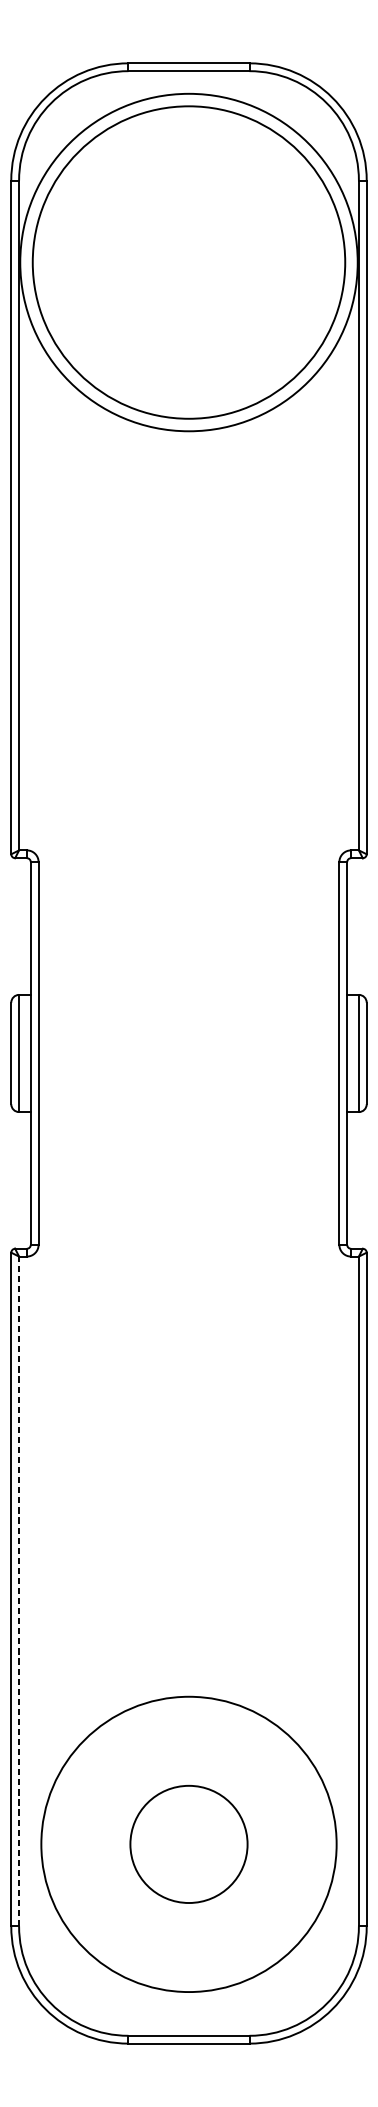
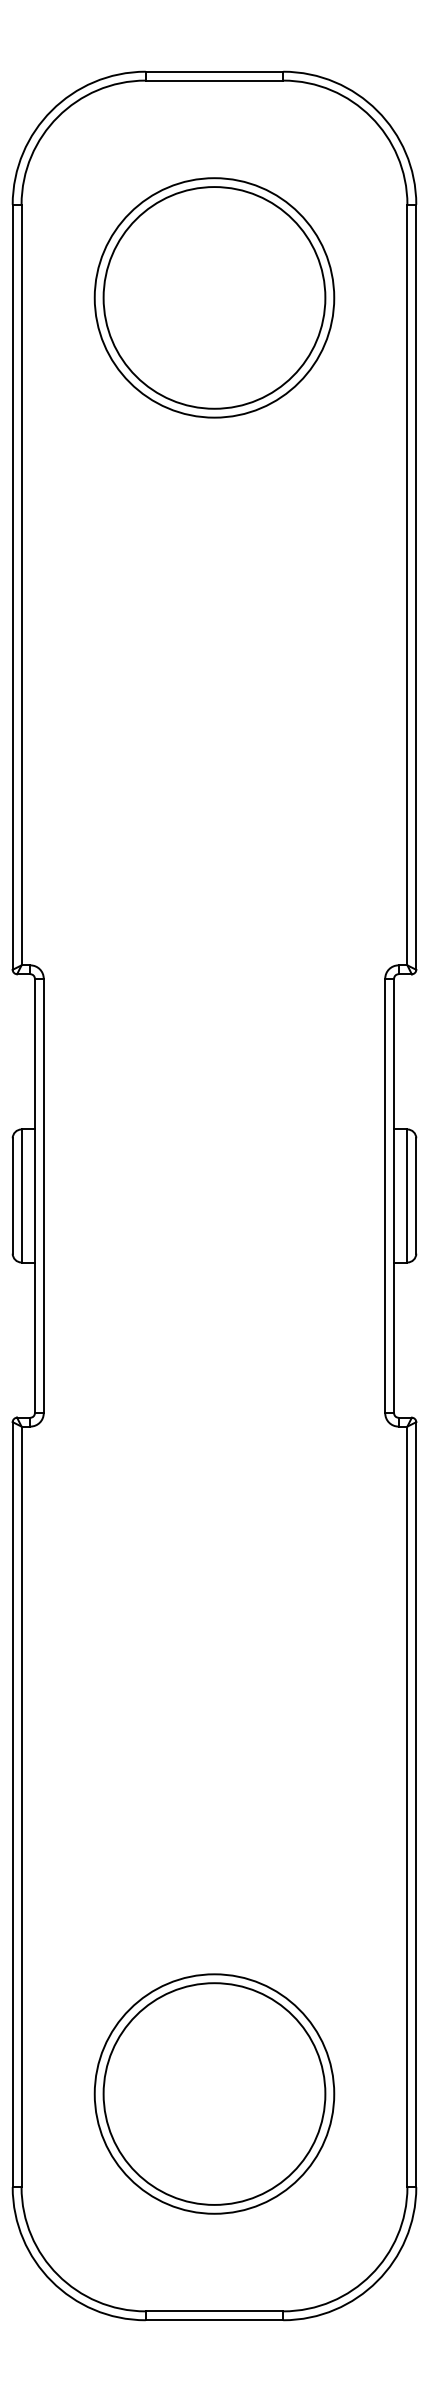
circle: (189, 262) -> (214, 297), size x0.62
circle: (189, 262) -> (214, 297), size x0.62
line: (19, 1591) -> (21, 1806), dashed -> solid
circle: (189, 1843) -> (214, 2093), size x0.71
circle: (189, 1843) -> (214, 2093), size x1.67

